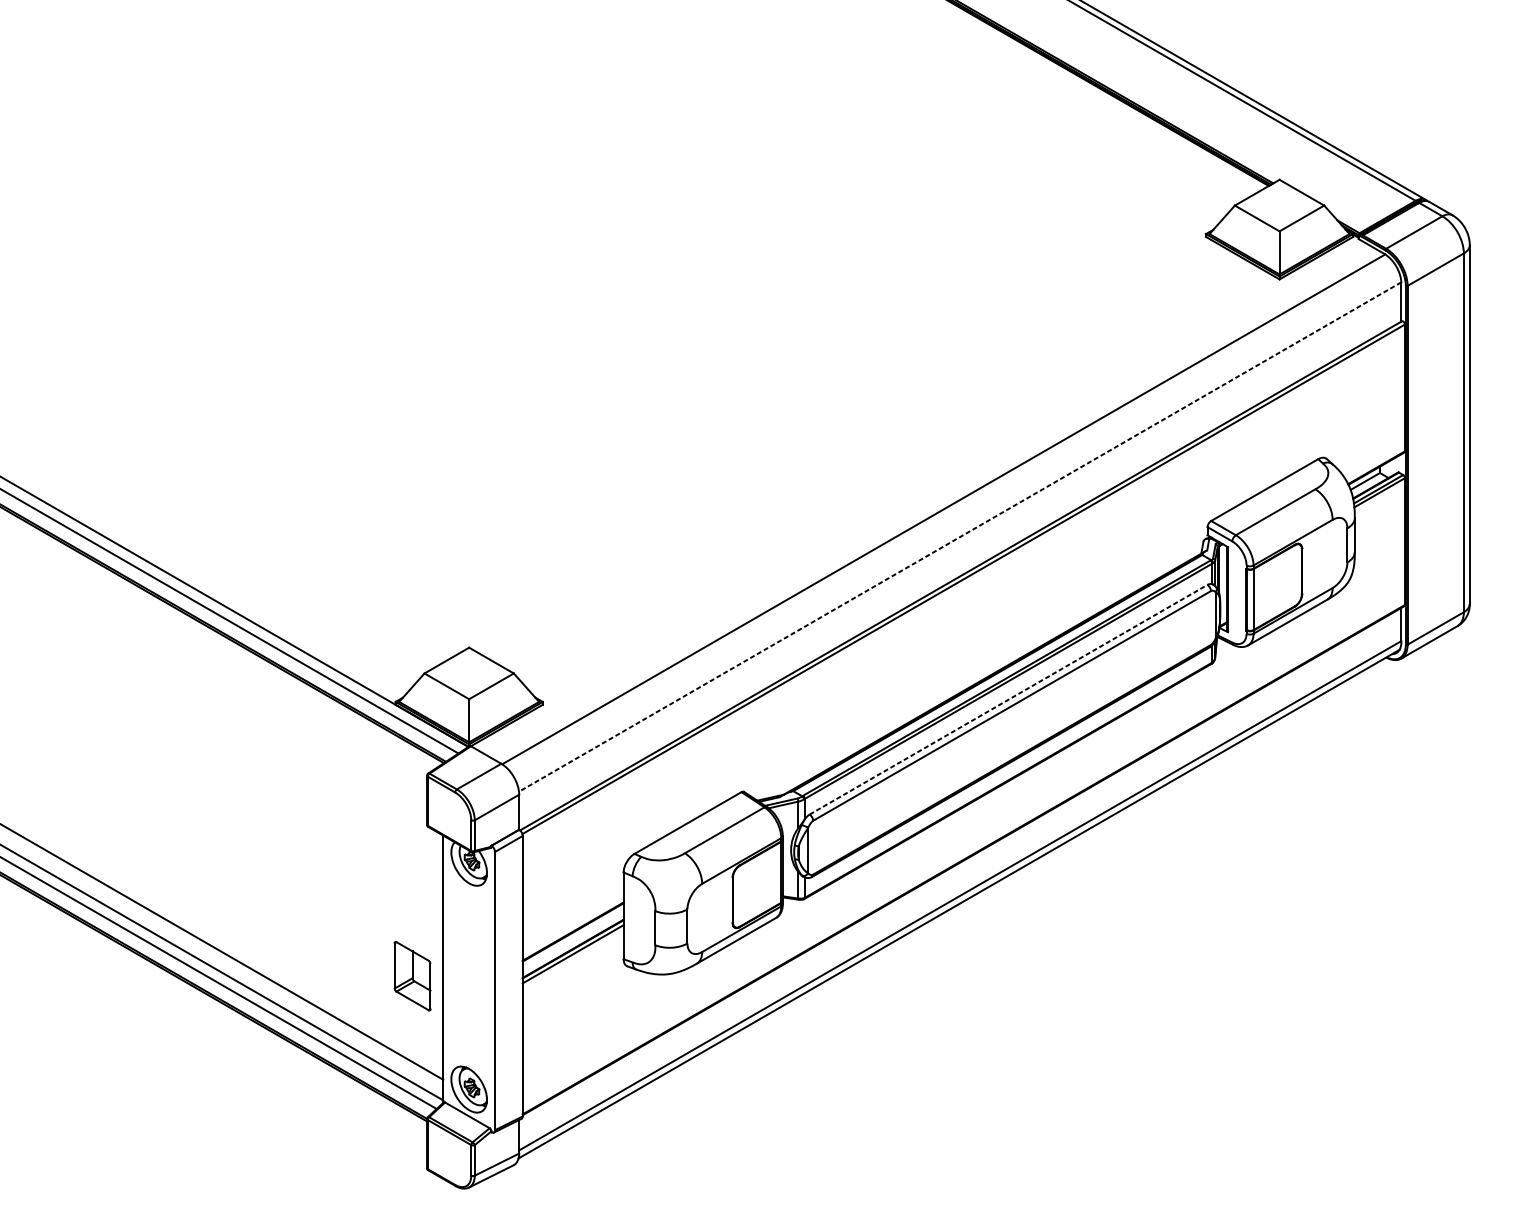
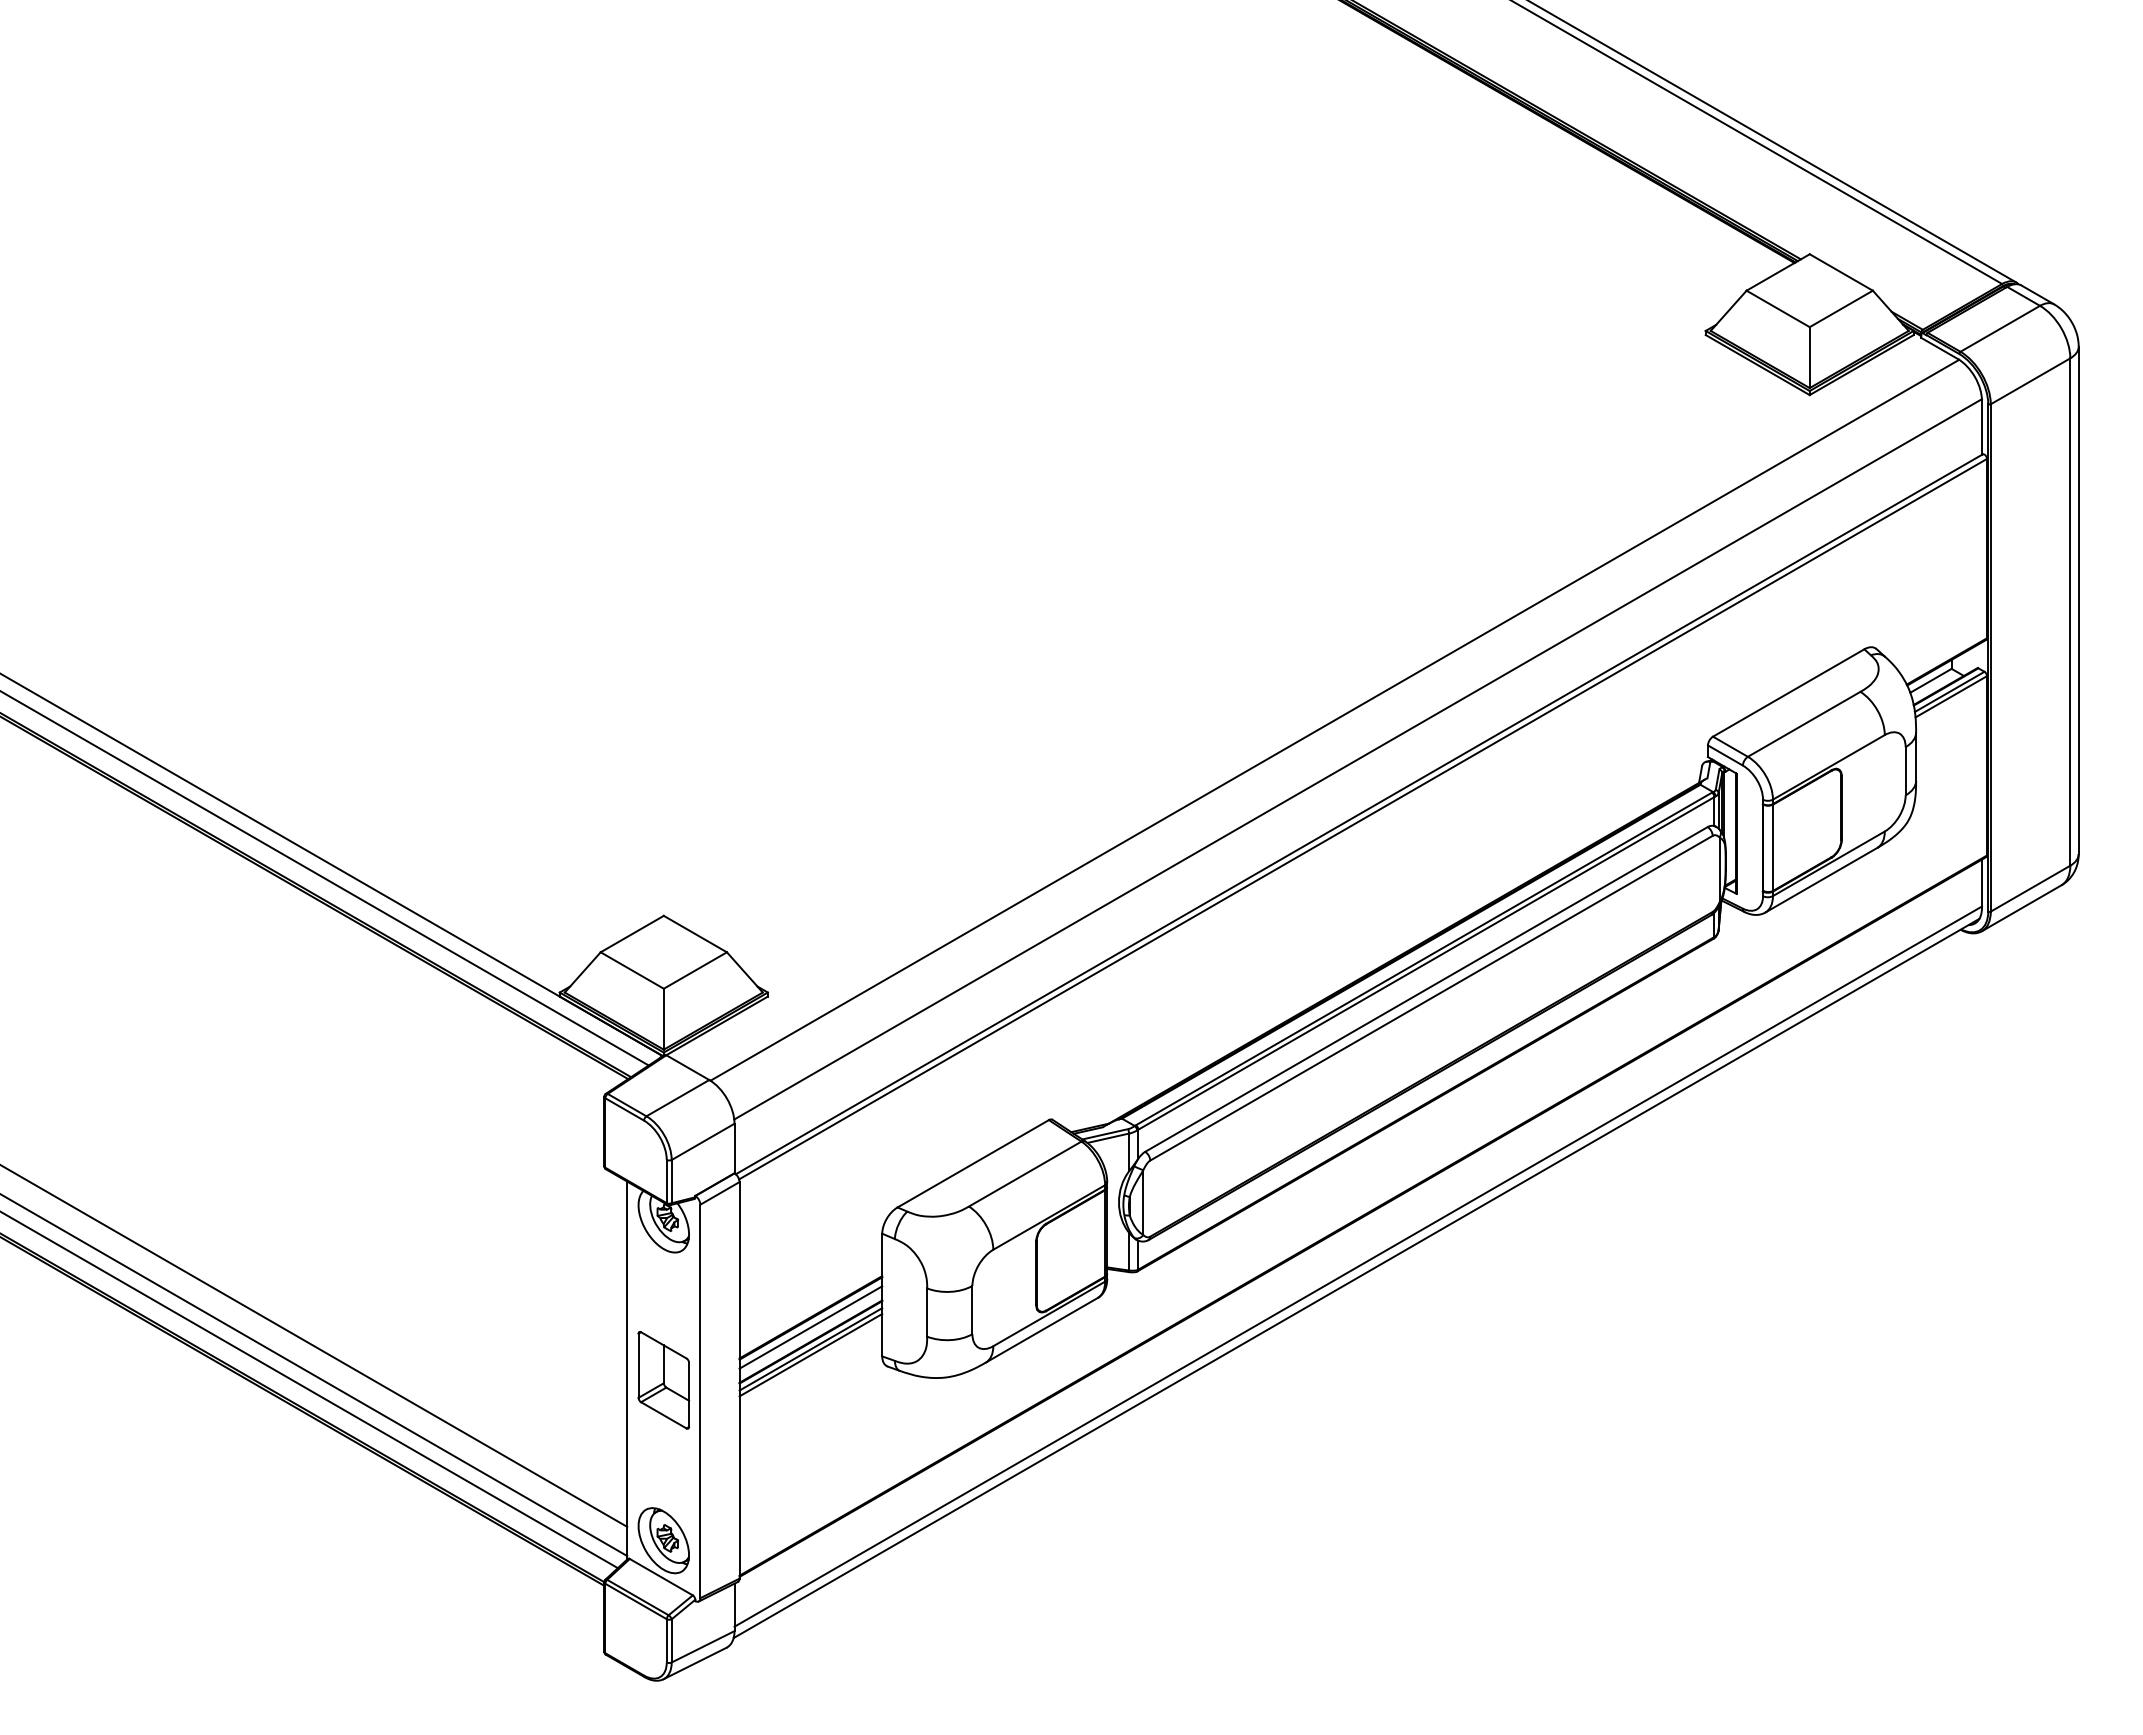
line: (959, 537) -> (1357, 759), dashed -> solid
line: (1008, 699) -> (1426, 989), dashed -> solid
line: (572, 938) -> (810, 1327), added
line: (572, 958) -> (810, 1355), added
part: (412, 976) -> (663, 1380), moved

